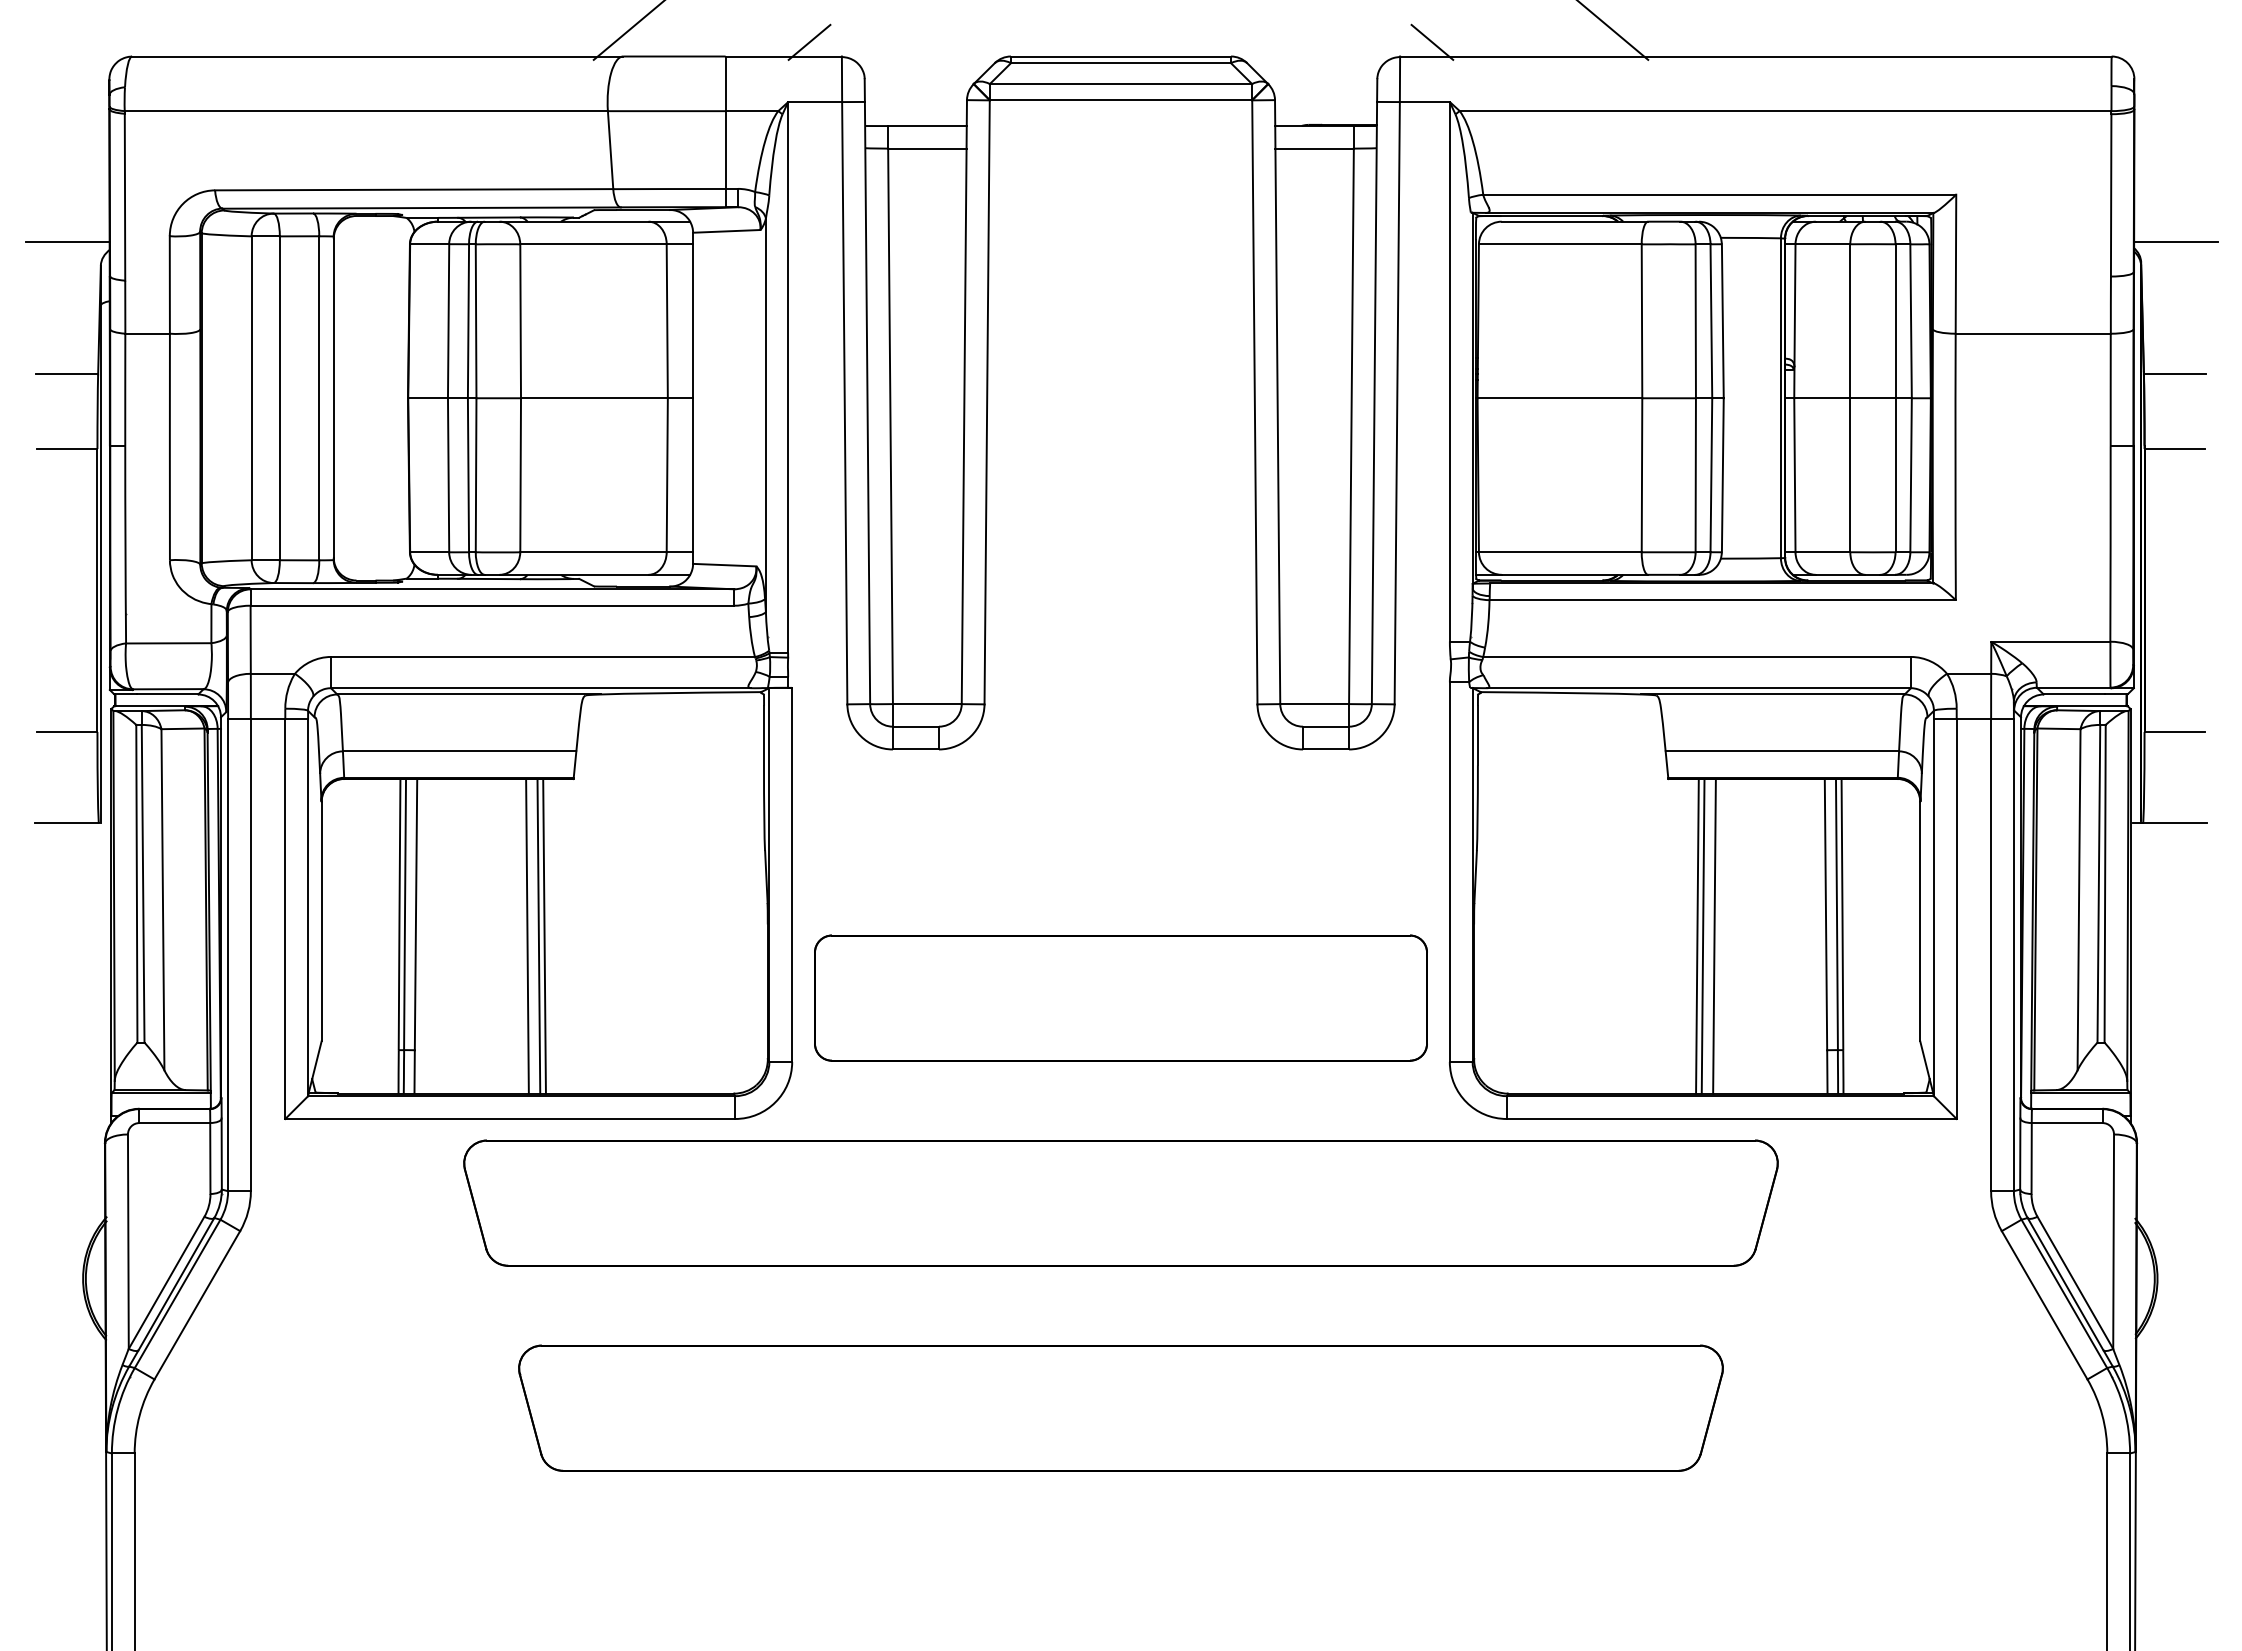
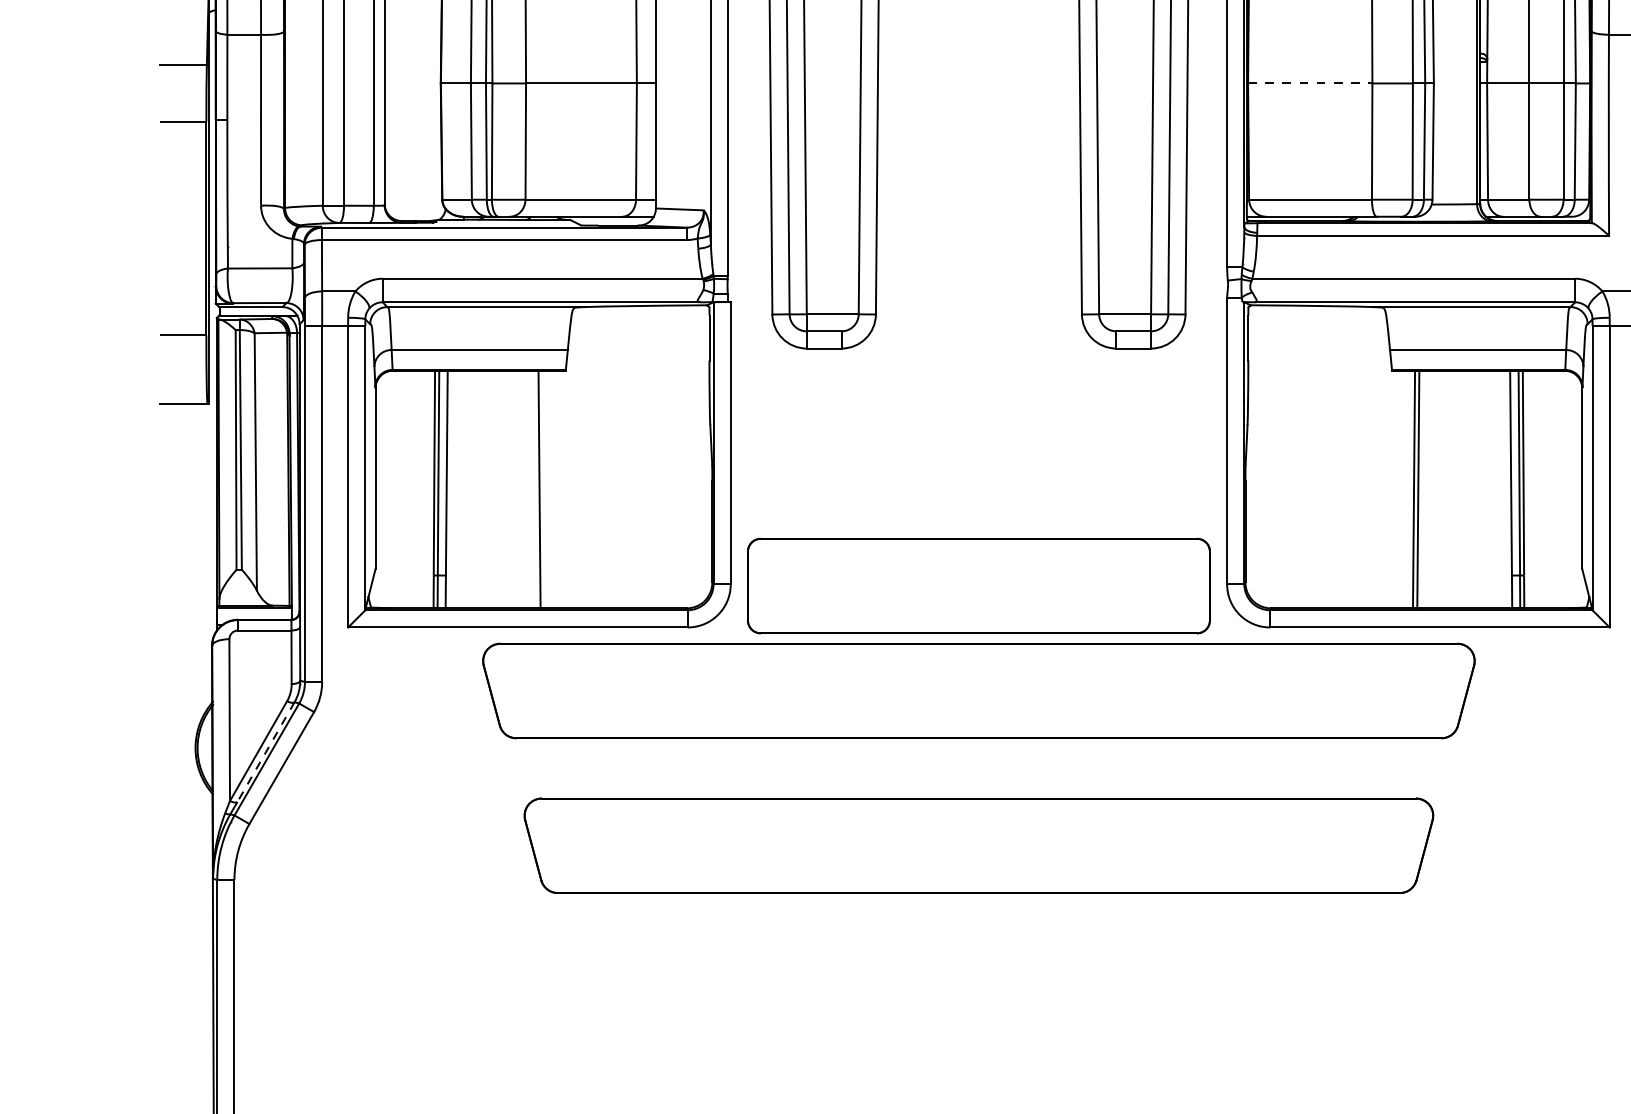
line: (1560, 398) -> (1310, 83), solid -> dashed
line: (527, 935) -> (530, 488), removed
line: (544, 935) -> (543, 488), removed
line: (1714, 935) -> (1426, 488), removed
part: (1120, 997) -> (978, 585), moved
line: (176, 1284) -> (266, 752), solid -> dashed

